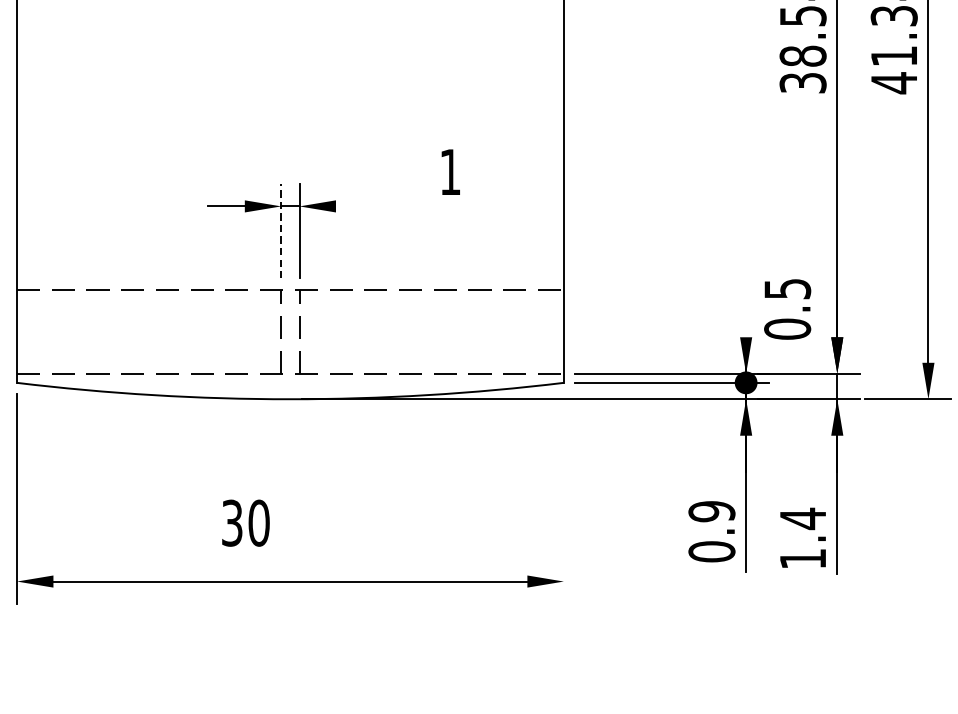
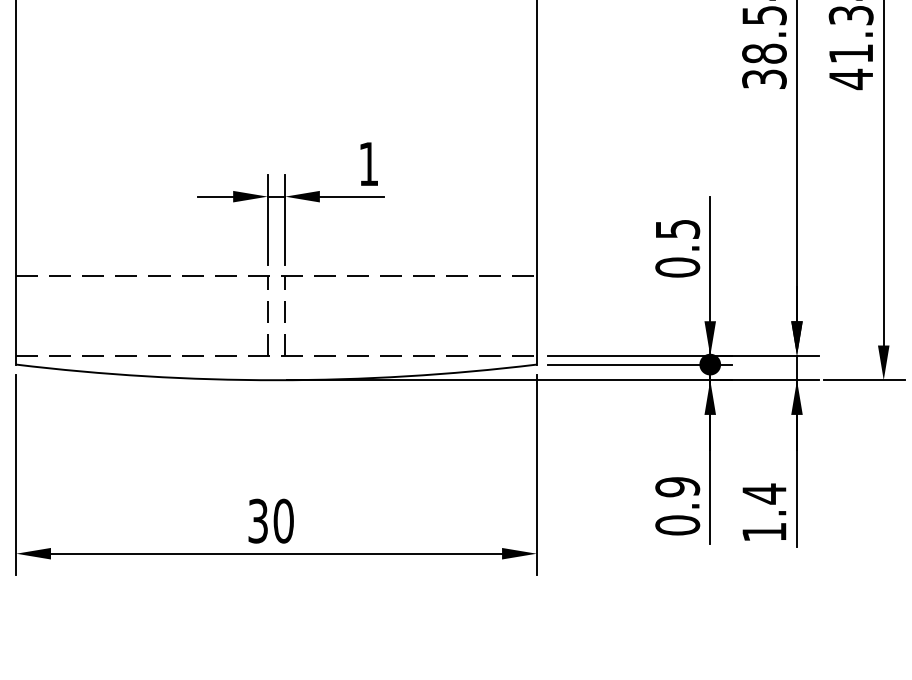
text: (450, 171) -> (368, 163), moved
line: (369, 206) -> (351, 196), added
line: (280, 230) -> (267, 219), dashed -> solid
line: (746, 271) -> (710, 258), added
text: (787, 309) -> (677, 248), moved
line: (563, 499) -> (536, 475), added
text: (245, 522) -> (270, 520), moved

